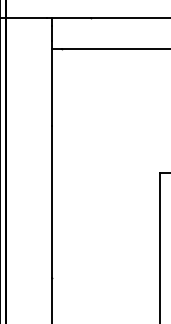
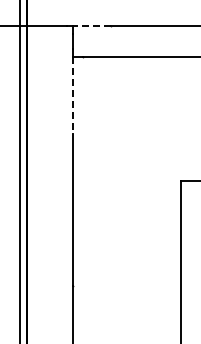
line: (70, 17) -> (91, 25), solid -> dashed
line: (52, 87) -> (73, 95), solid -> dashed

